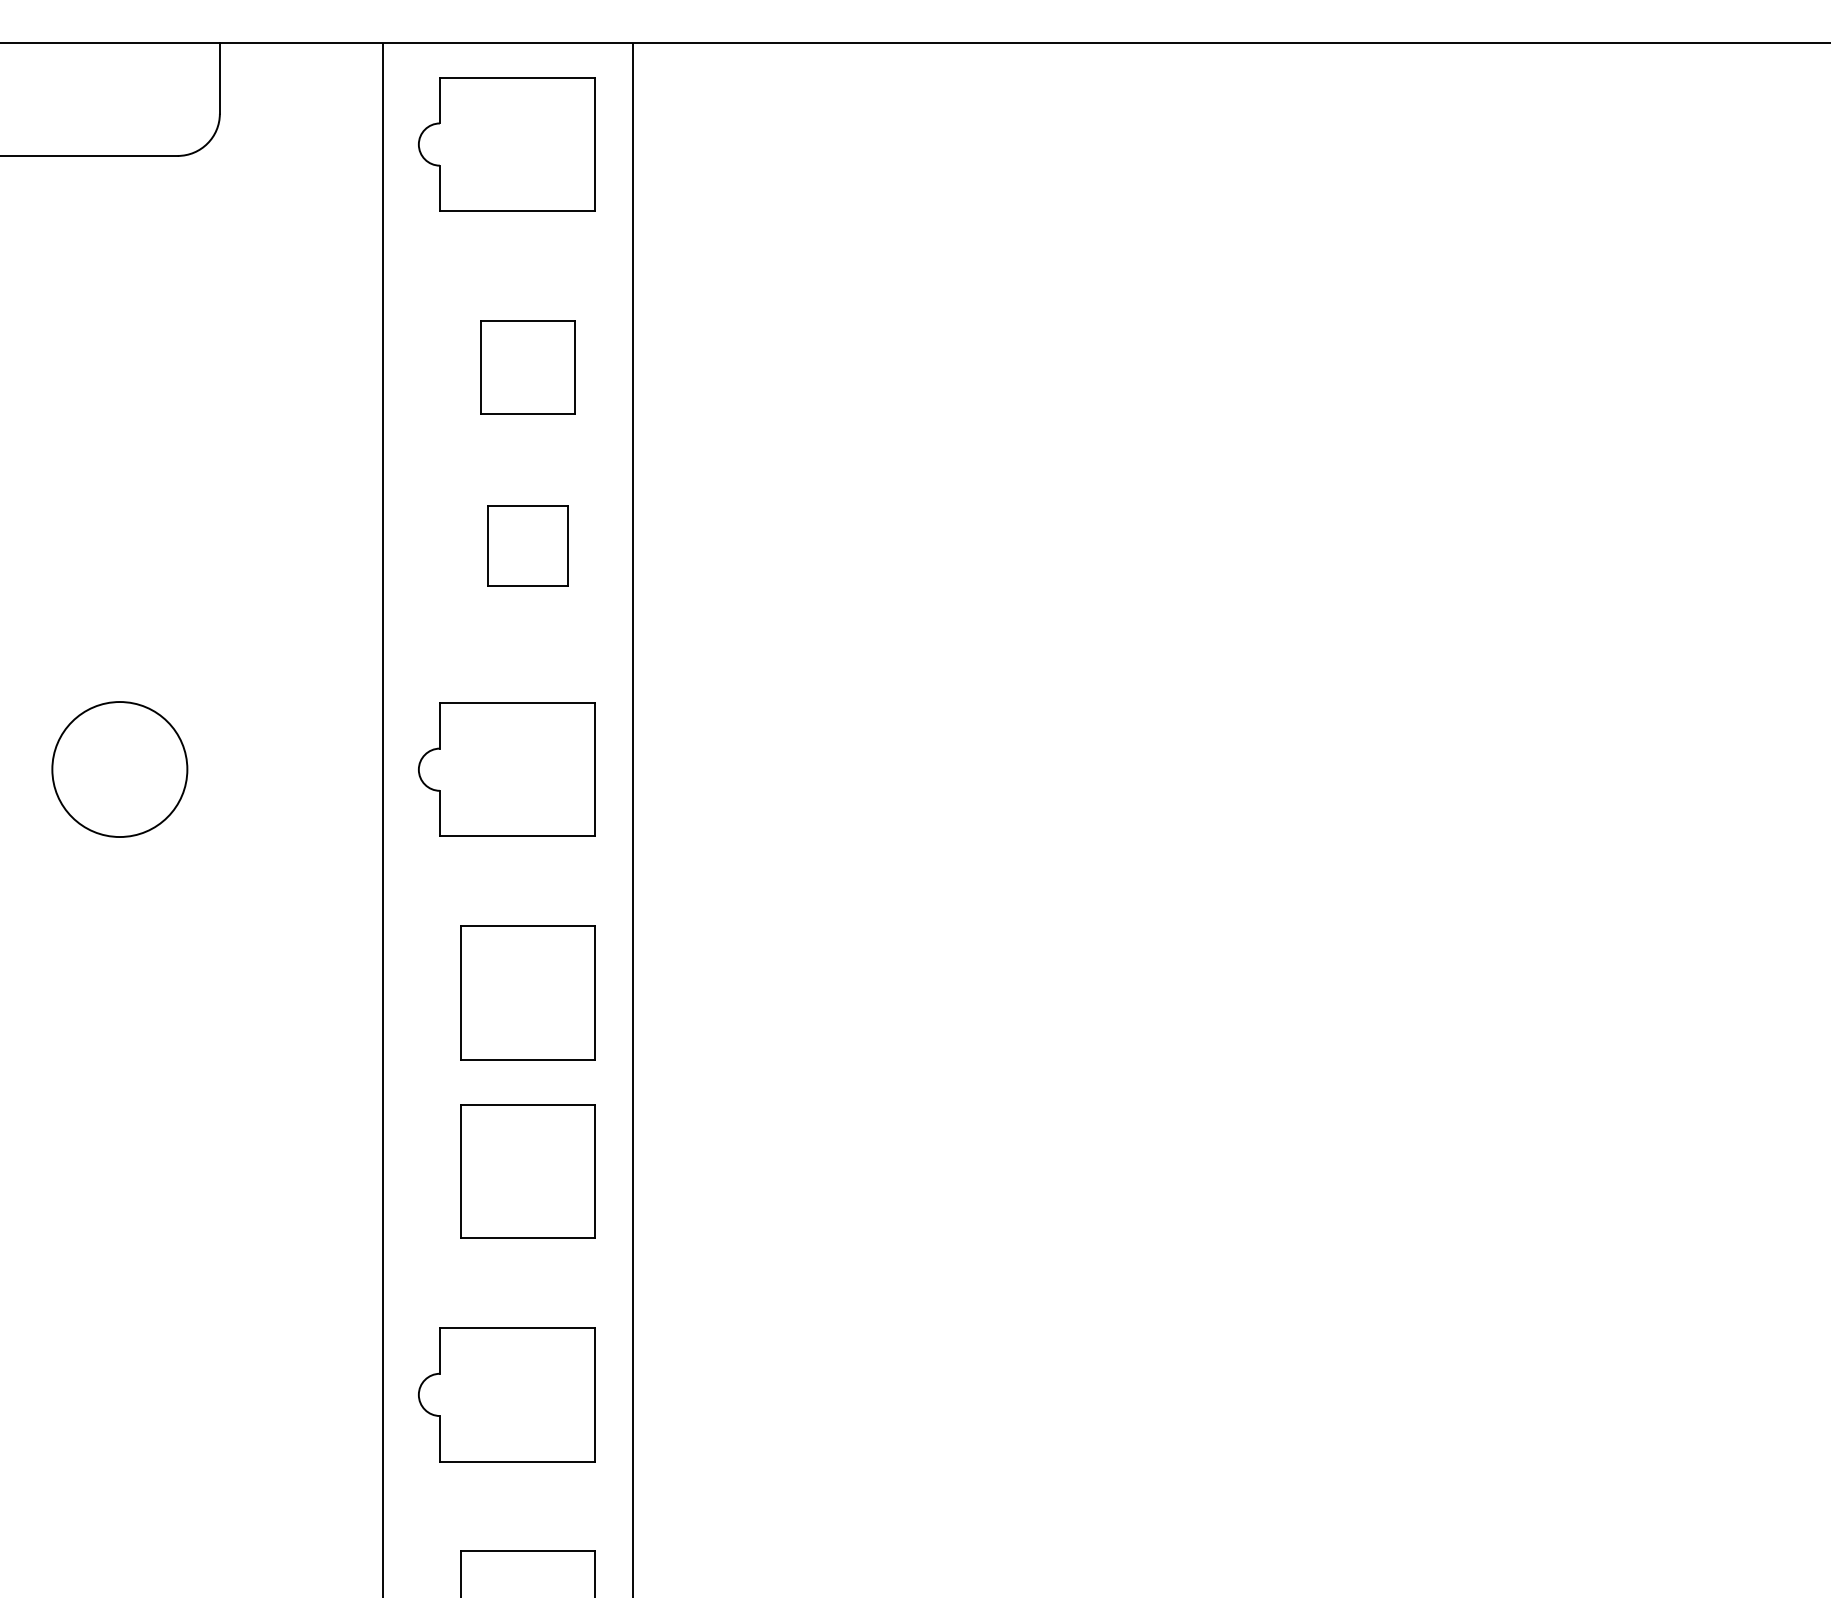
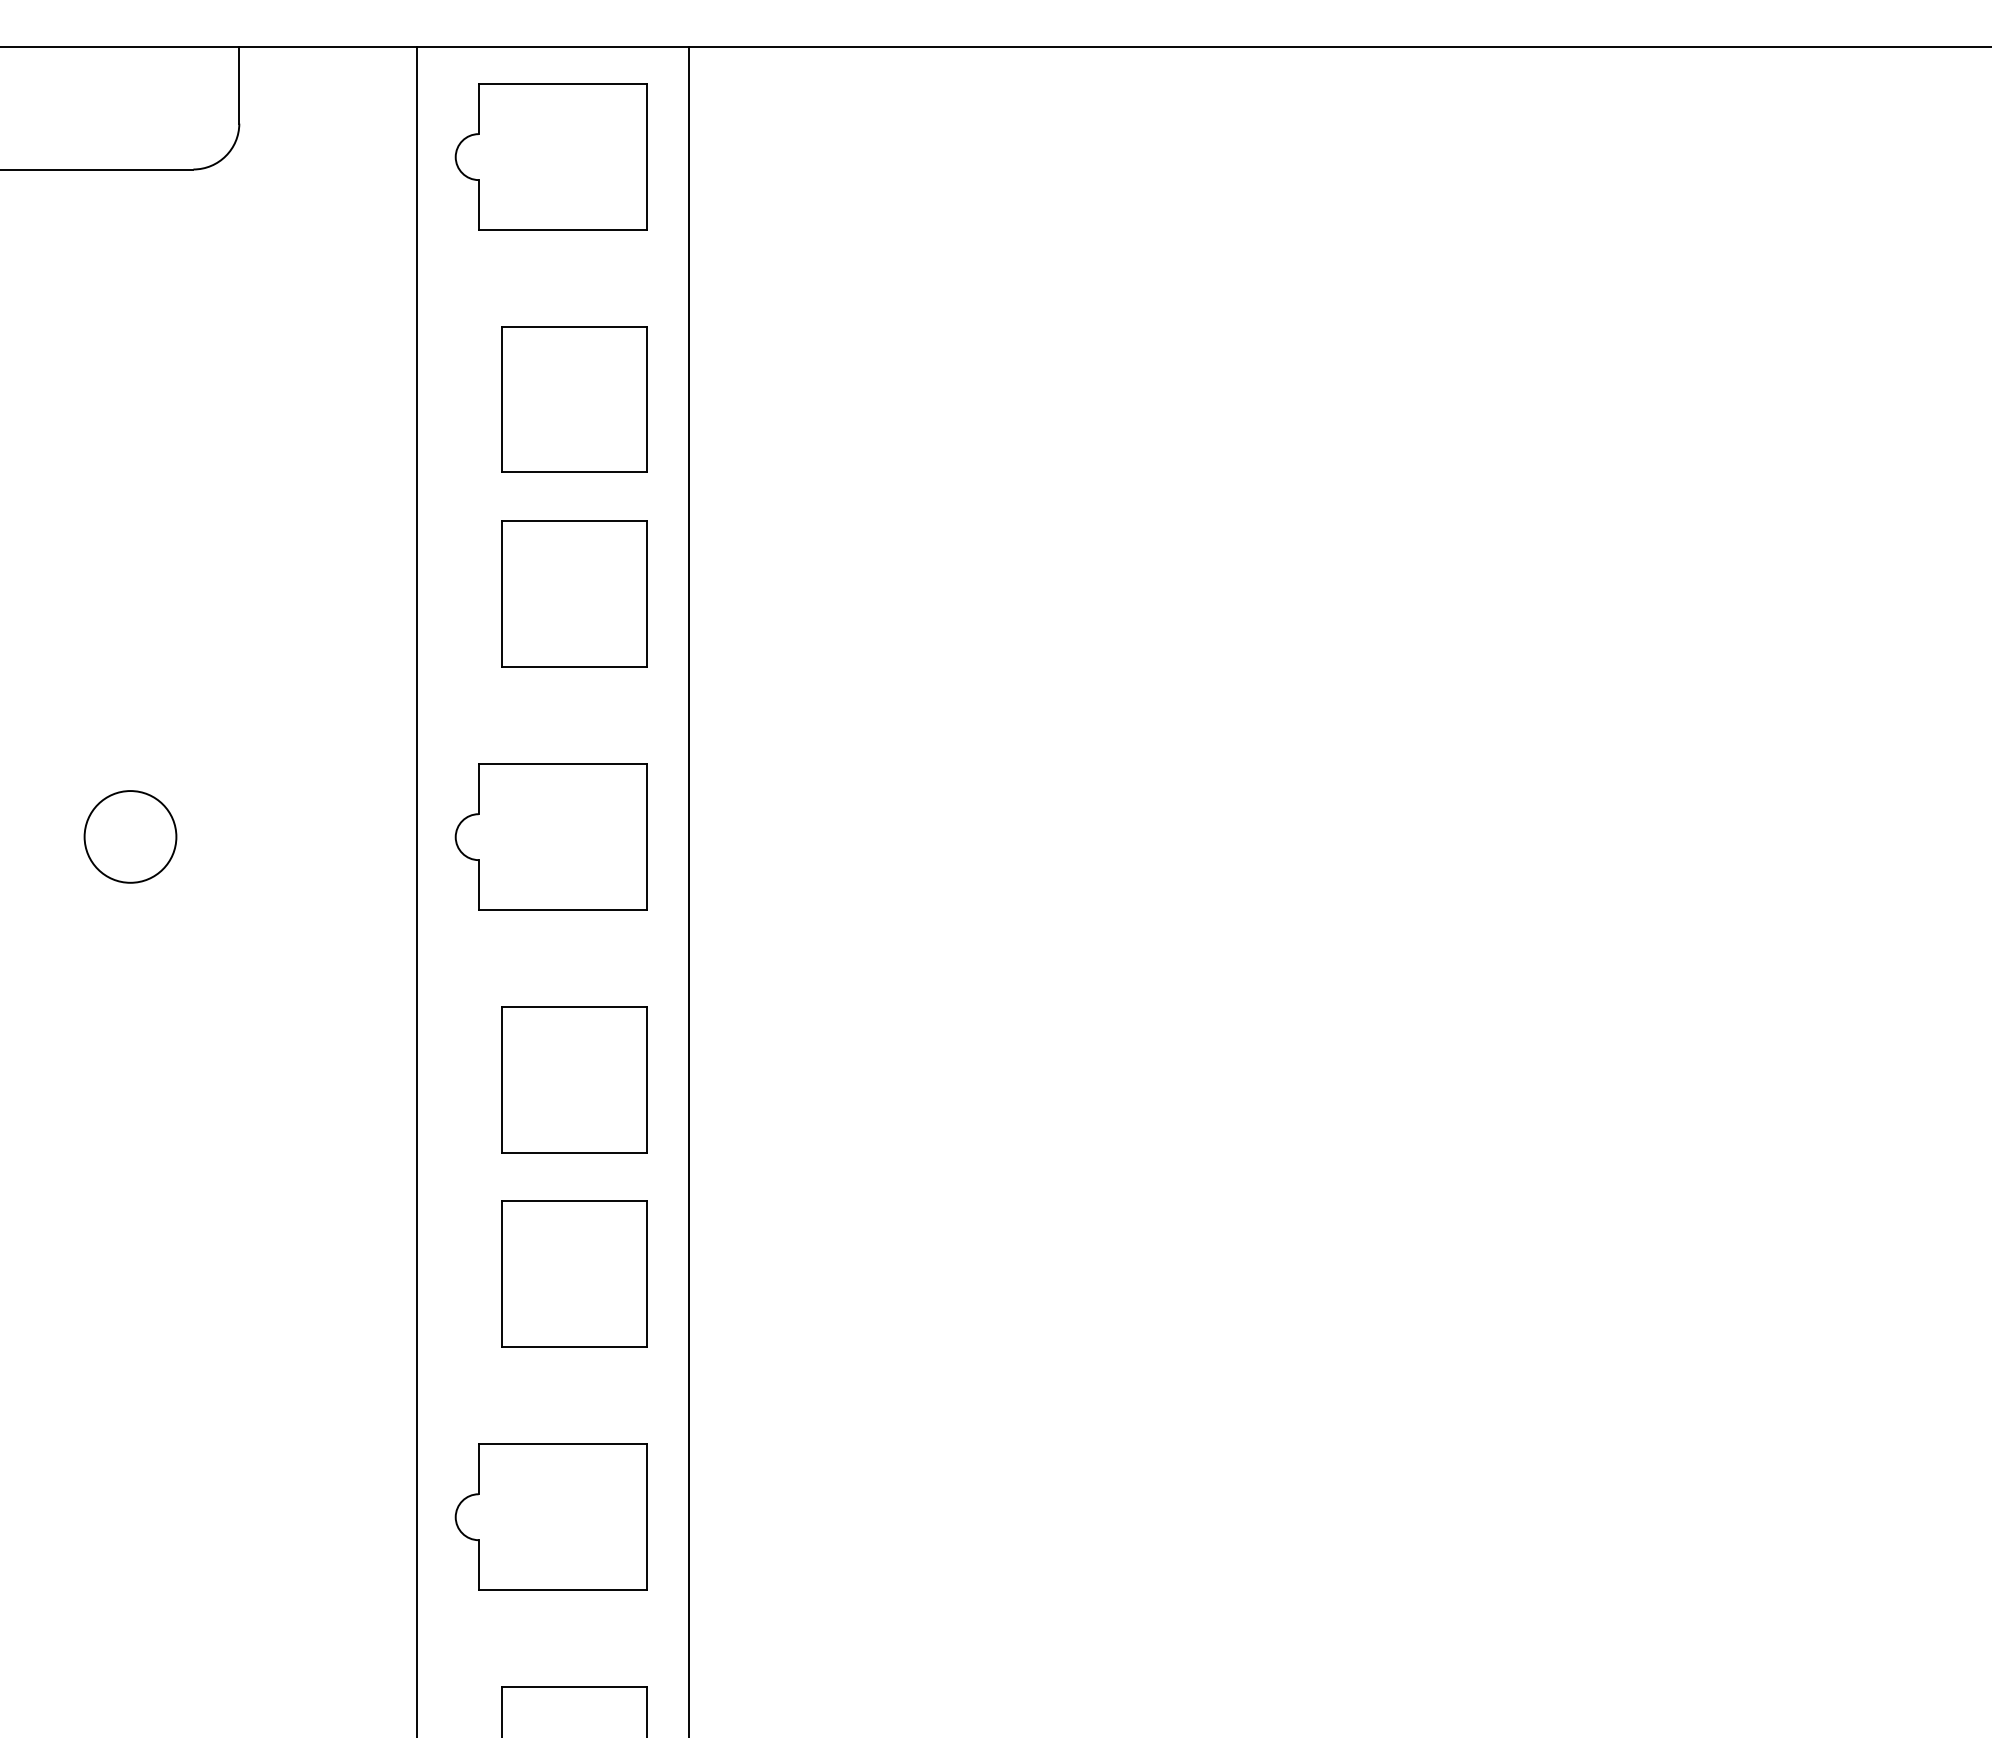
part: (527, 367) -> (573, 399), size x1.43
part: (527, 545) -> (573, 593), size x1.67
circle: (119, 769) -> (130, 836), size x0.62

